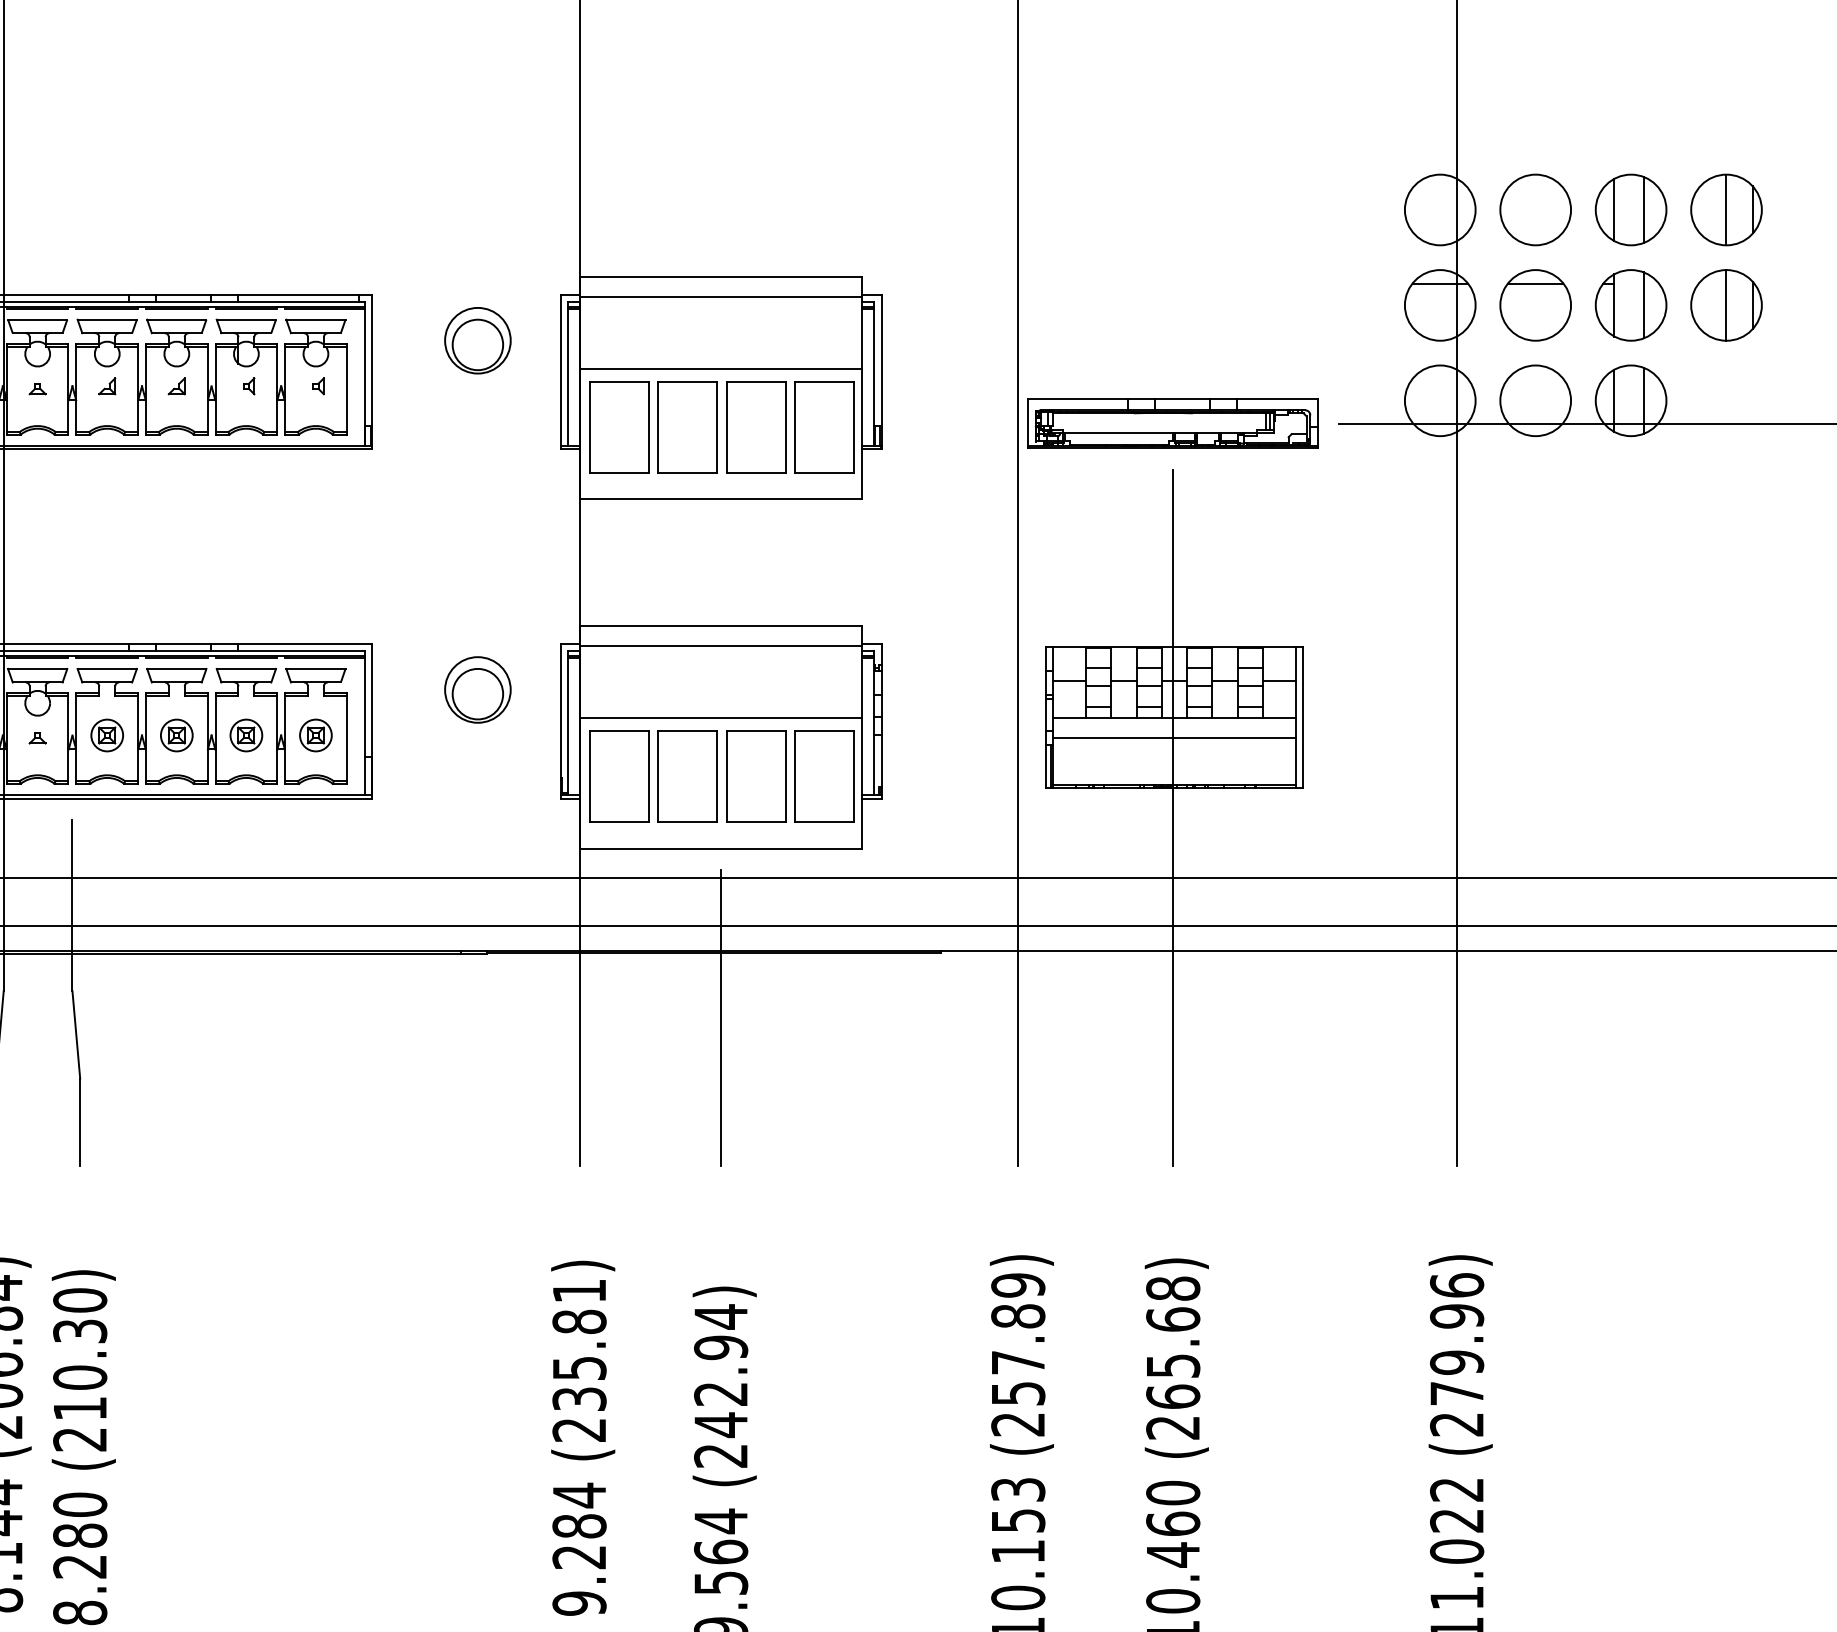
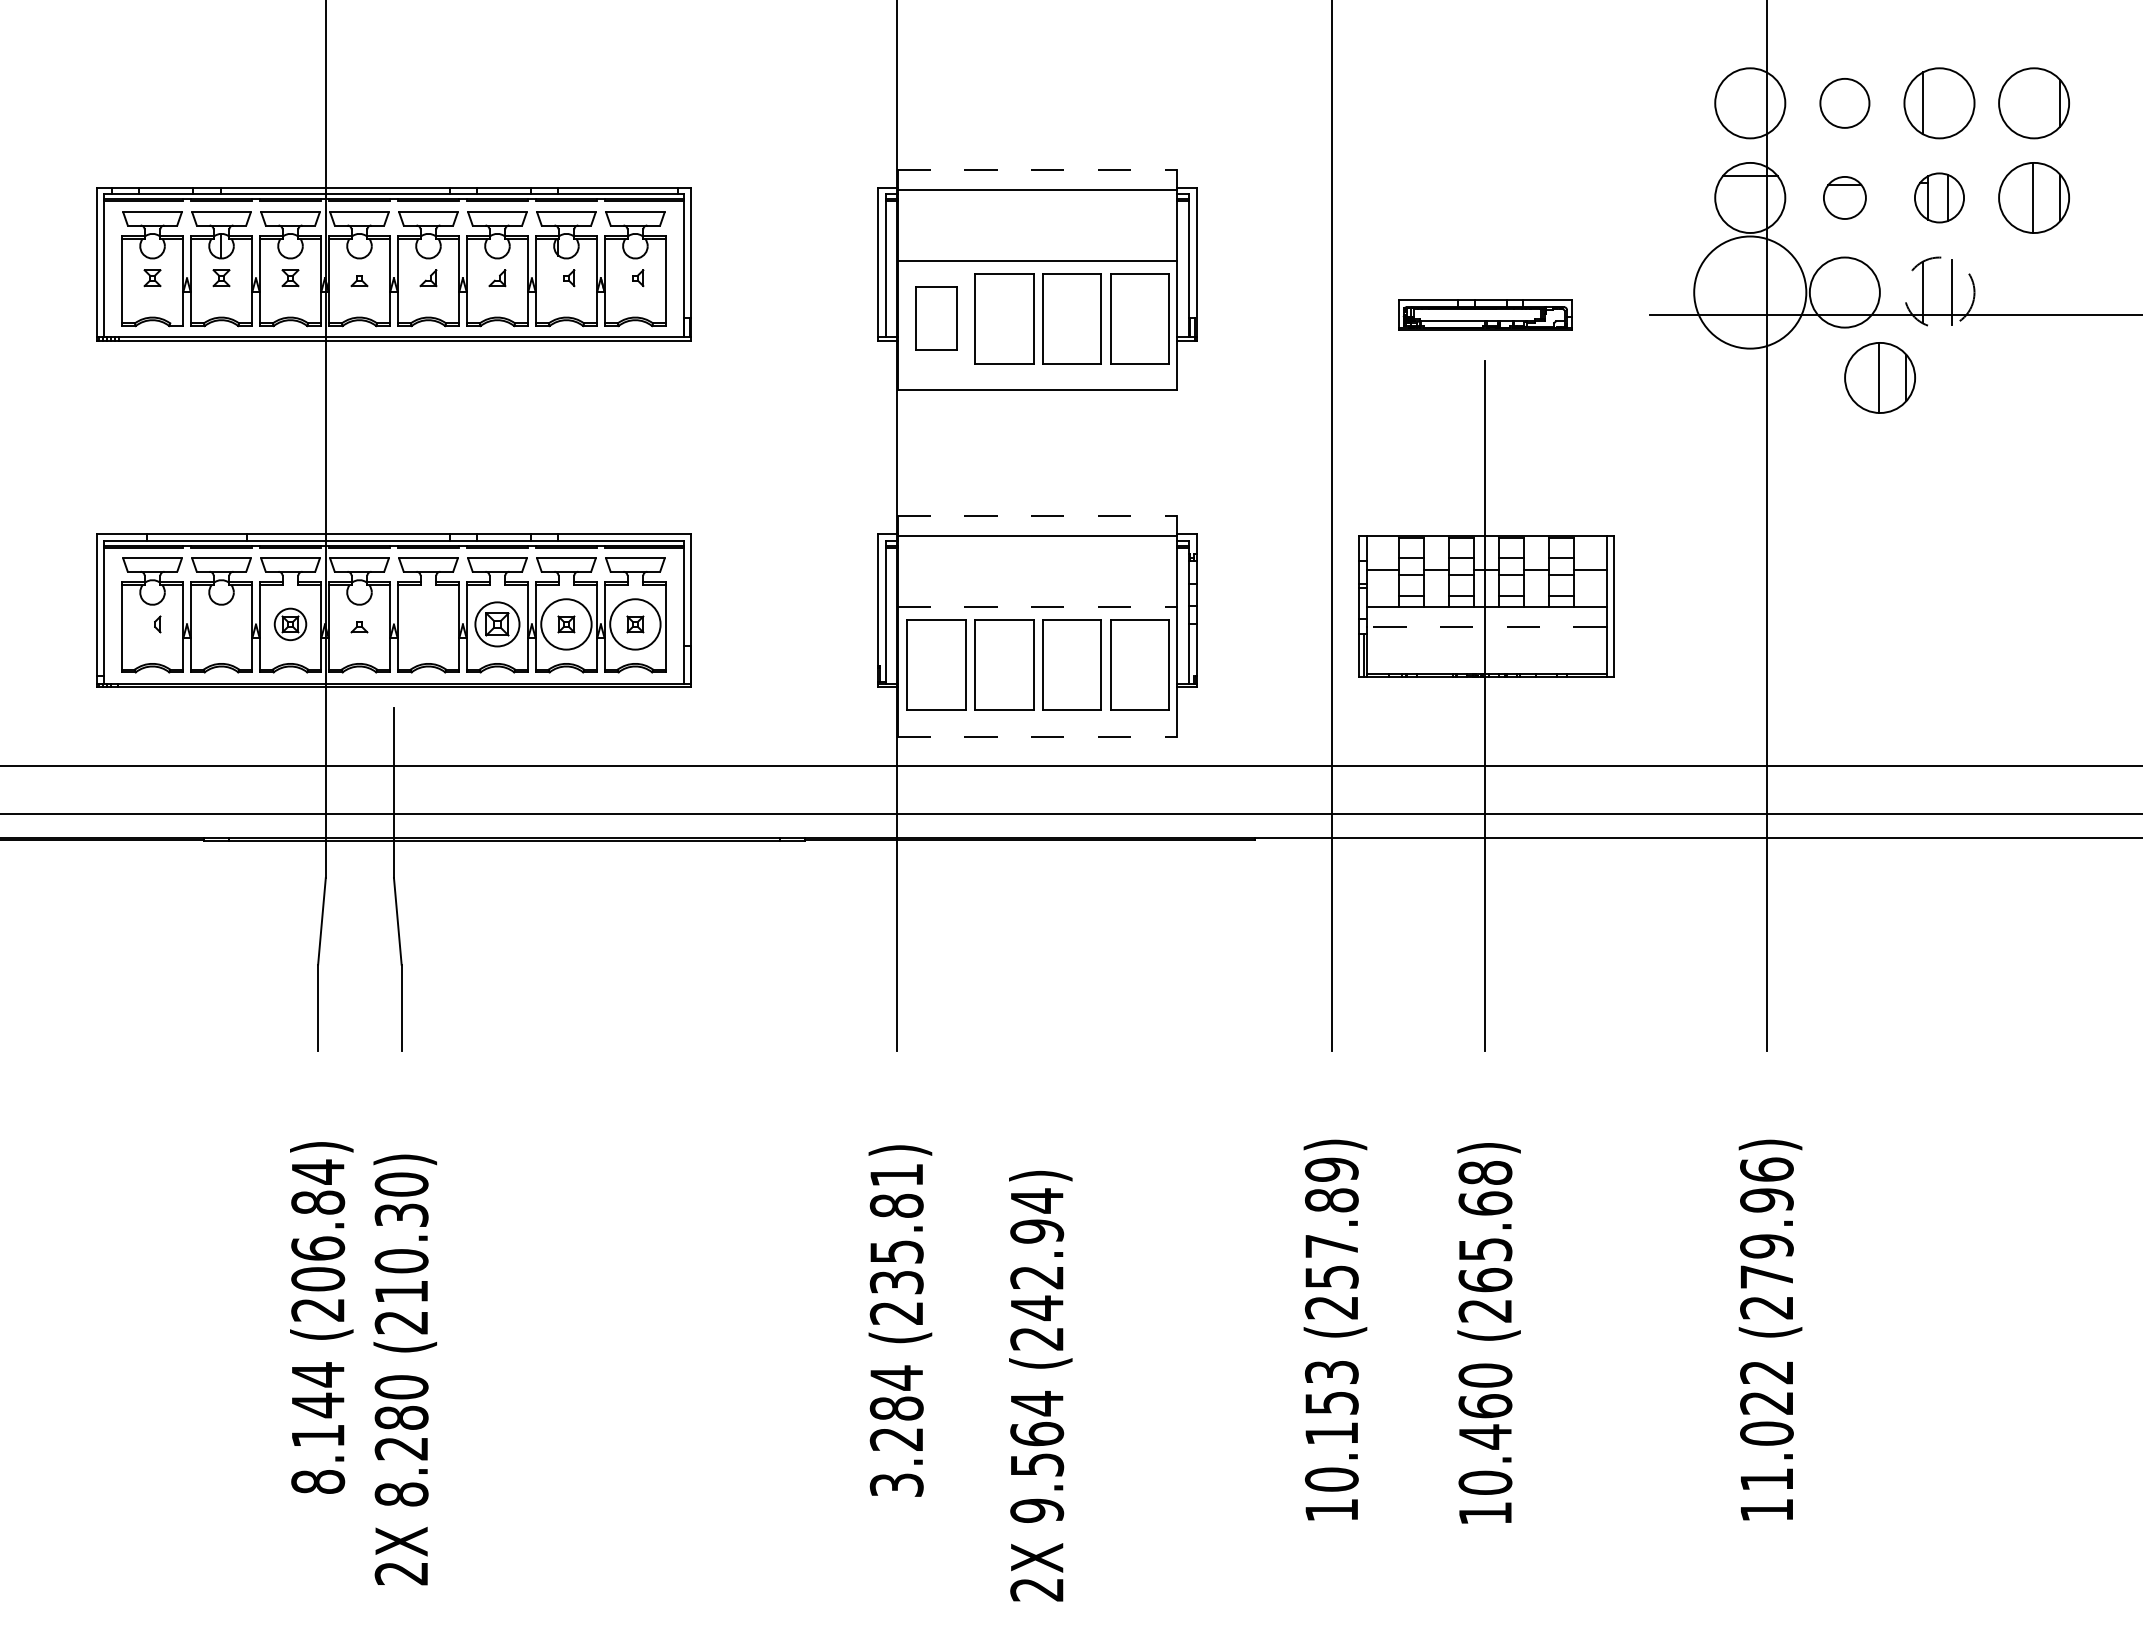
circle: (1535, 210) -> (1844, 103), size x0.7
line: (1643, 210) -> (1951, 103), removed
line: (1725, 210) -> (2033, 103), removed
line: (721, 276) -> (1037, 169), solid -> dashed
part: (1535, 304) -> (1844, 197), size x0.6
part: (1631, 304) -> (1939, 197), size x0.7
part: (477, 340) -> (795, 232), removed
circle: (1440, 400) -> (1750, 292), size x1.6
circle: (1631, 400) -> (1939, 292), solid -> dashed
part: (1173, 422) -> (1485, 314), size x0.6
part: (619, 426) -> (936, 318), size x0.7
part: (1570, 486) -> (1879, 377), added
line: (721, 626) -> (1037, 516), solid -> dashed
part: (477, 689) -> (795, 578), removed
line: (721, 717) -> (1037, 606), solid -> dashed
part: (107, 735) -> (428, 624), removed
part: (176, 735) -> (497, 624), size x1.4
circle: (246, 735) -> (566, 624), size x1.6
circle: (316, 735) -> (635, 624), size x1.6
line: (1174, 737) -> (1486, 626), solid -> dashed
line: (721, 848) -> (1037, 736), solid -> dashed
line: (721, 1017) -> (1037, 904), removed
text: (579, 1603) -> (896, 1485), 9.284 -> 3.284

